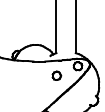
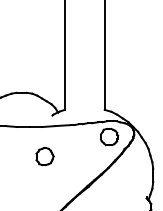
part: (56, 75) -> (44, 155), moved

